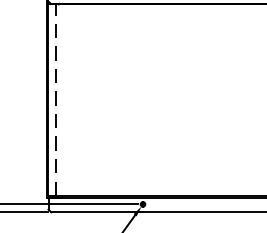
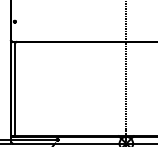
line: (56, 99) -> (15, 88), dashed -> solid

